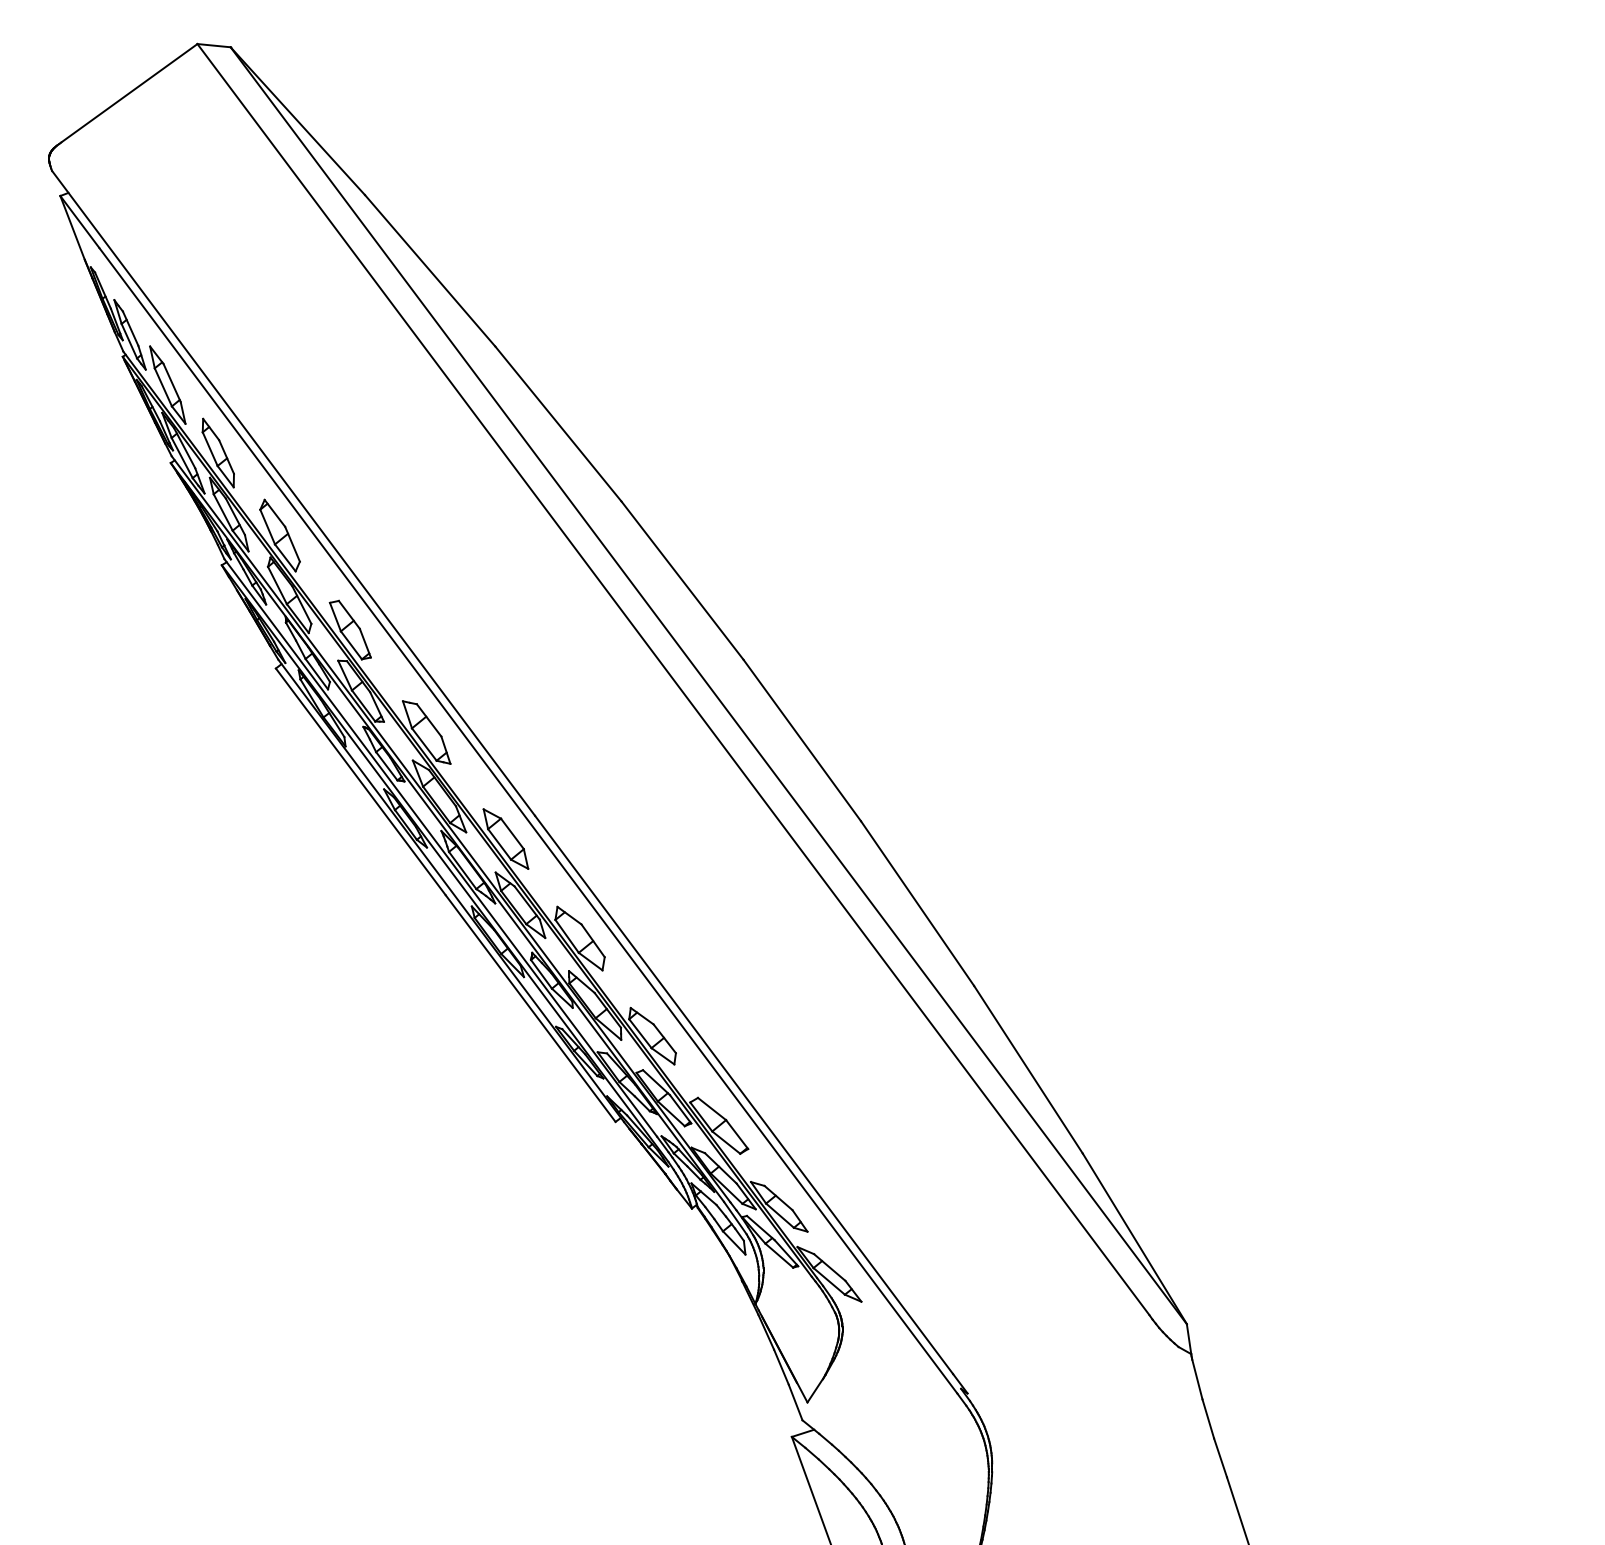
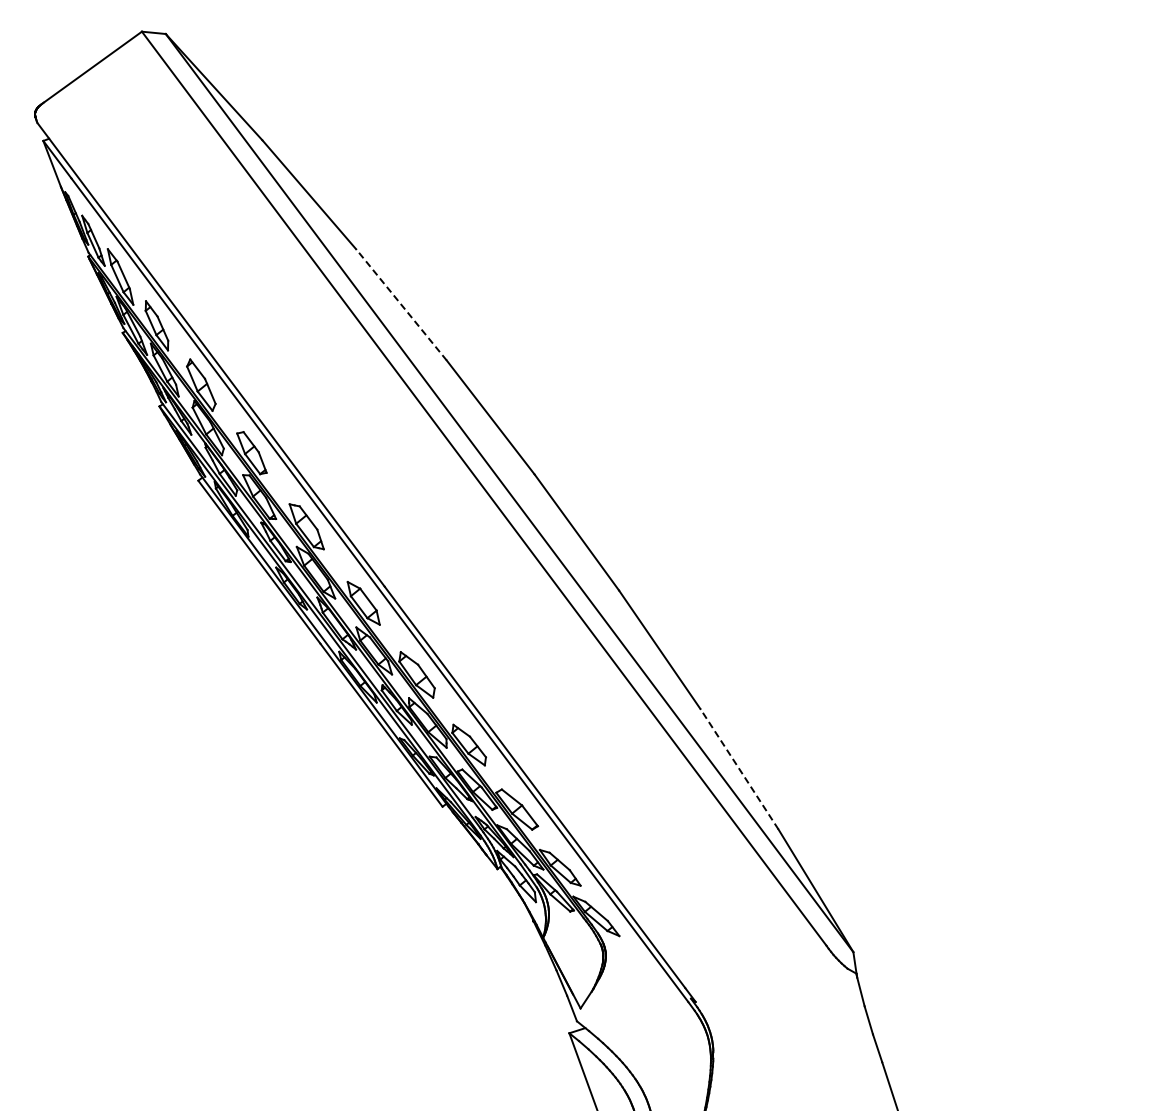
line: (558, 423) -> (401, 304), solid -> dashed
line: (1028, 1070) -> (739, 769), solid -> dashed

